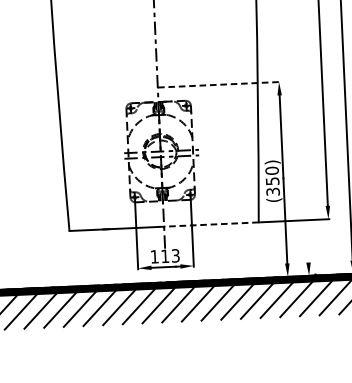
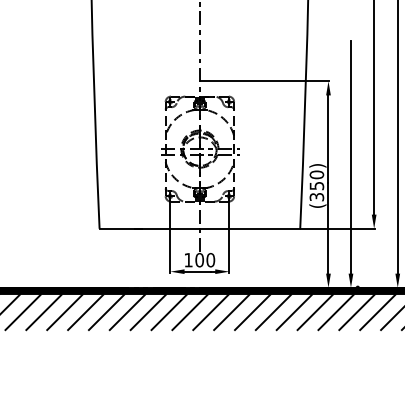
line: (218, 85) -> (264, 81), dashed -> solid
line: (303, 152) -> (350, 156), added
line: (210, 224) -> (249, 228), dashed -> solid
text: (170, 256) -> (205, 260), 113 -> 100

